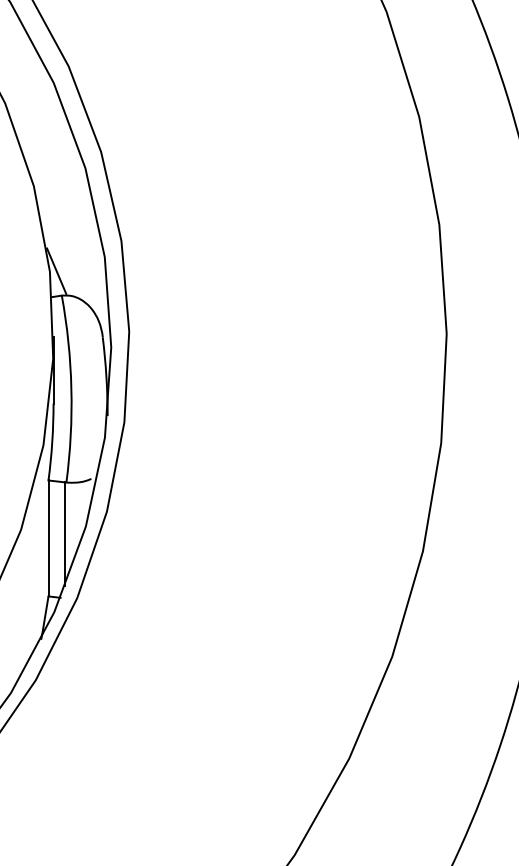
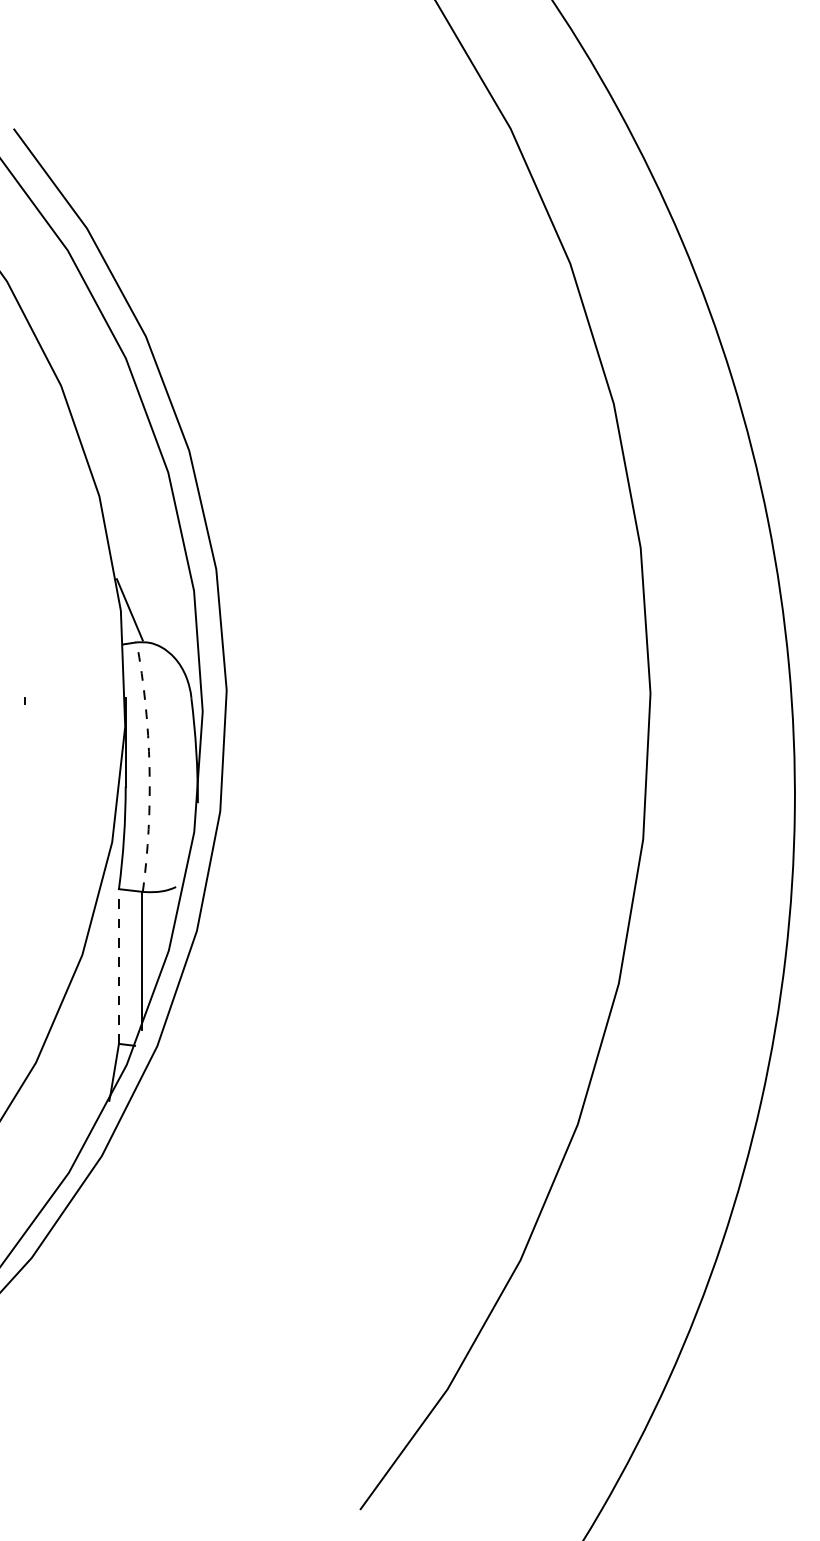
arc: (71, 388) -> (149, 766), solid -> dashed
line: (48, 538) -> (118, 966), solid -> dashed

